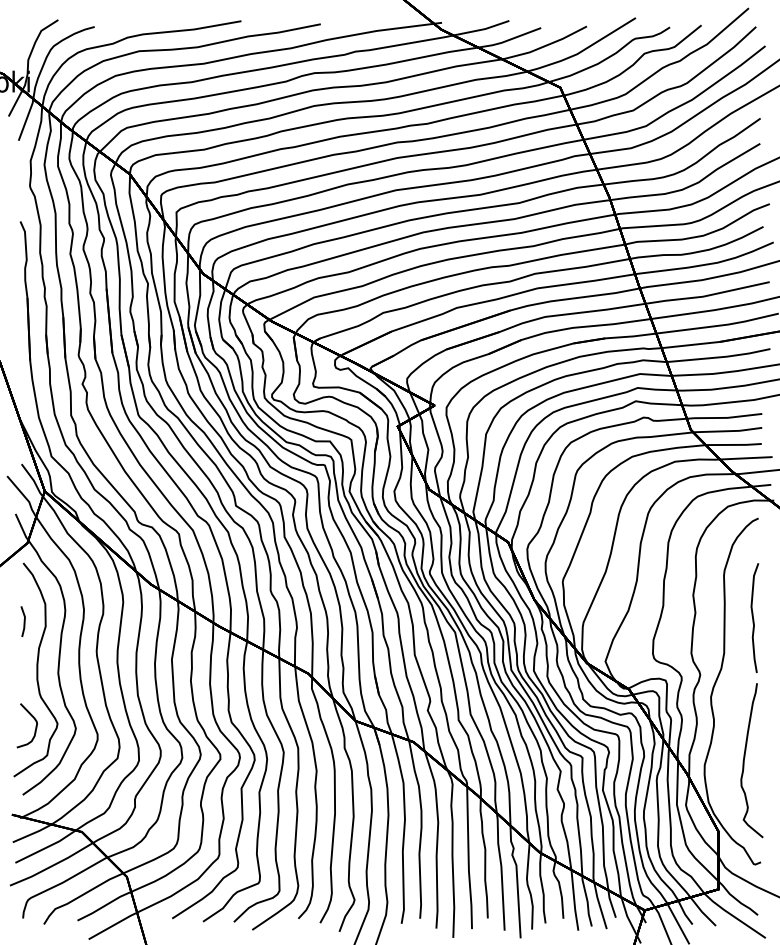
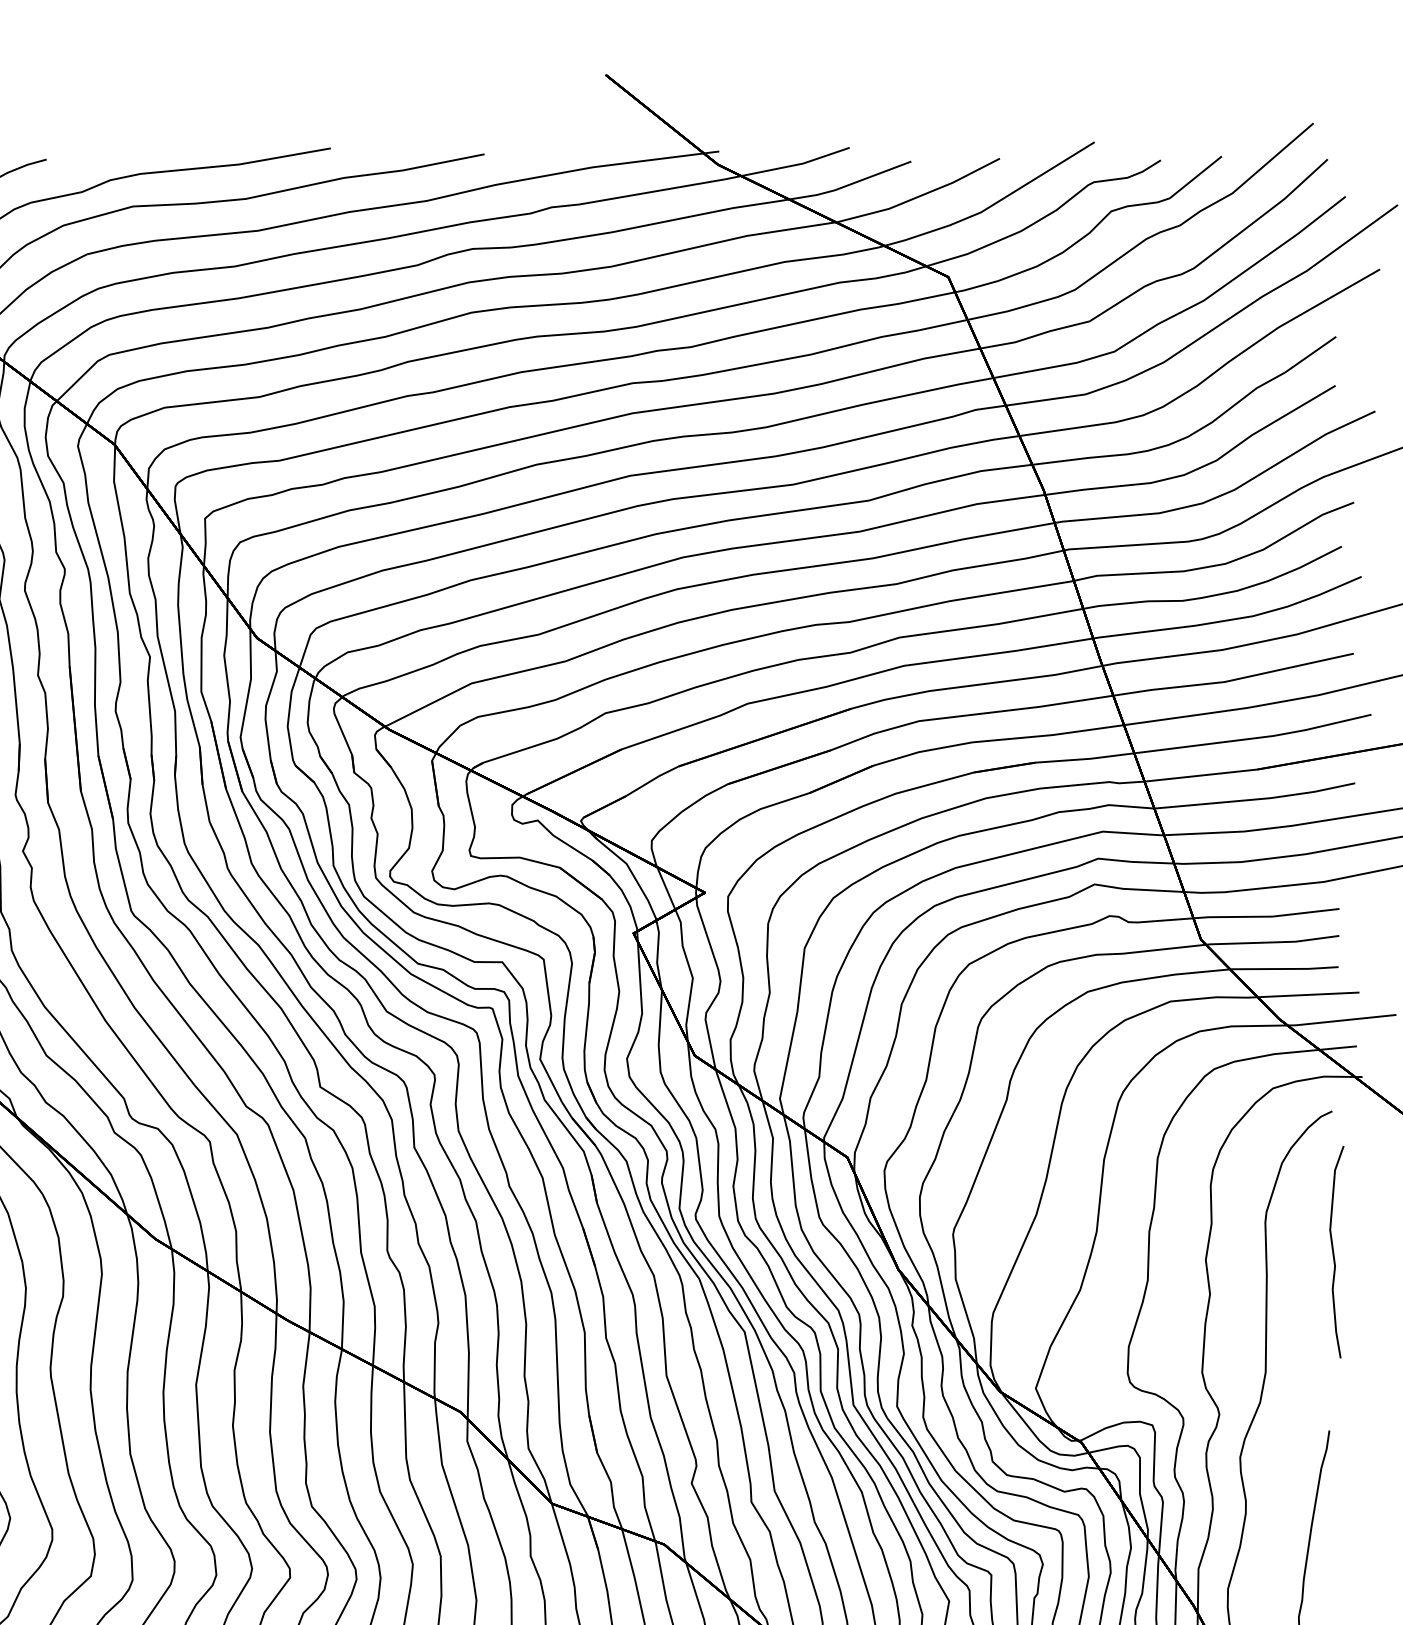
curve: (753, 617) -> (1334, 1250), moved

